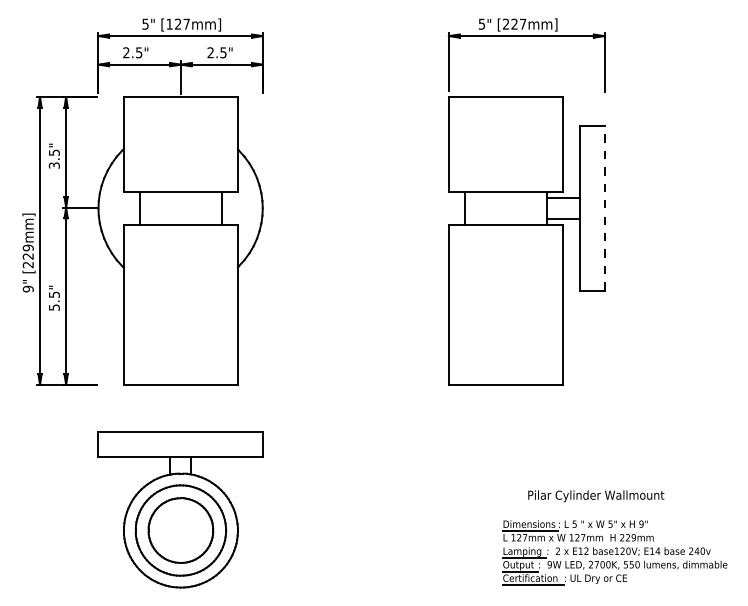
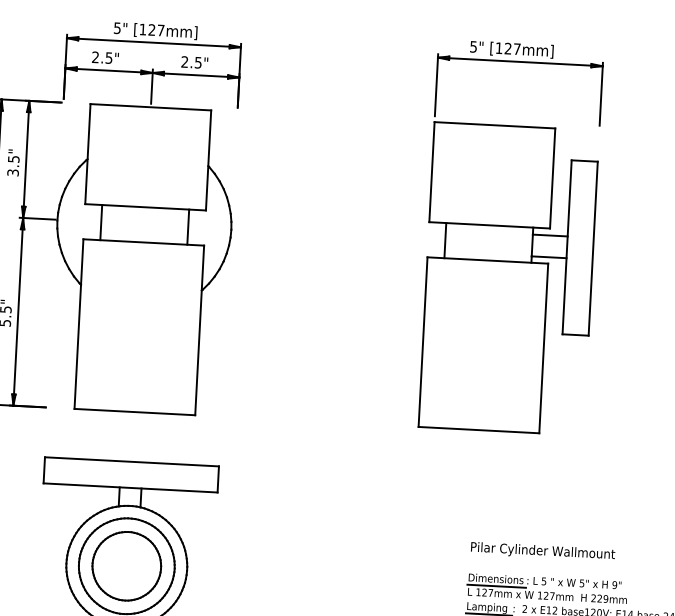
text: (505, 23) -> (498, 47), [227mm] -> [127mm]
line: (604, 207) -> (593, 247), dashed -> solid
text: (596, 496) -> (543, 551), moved

